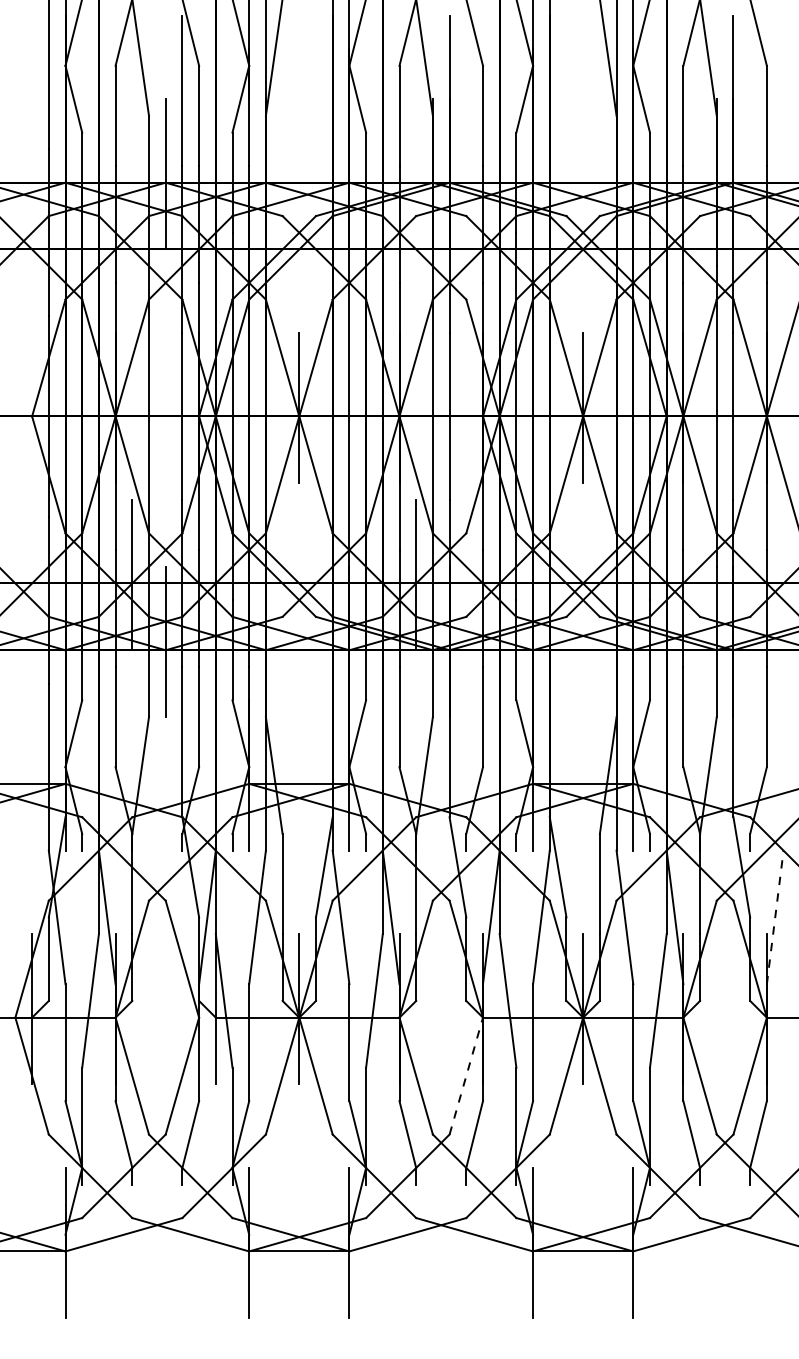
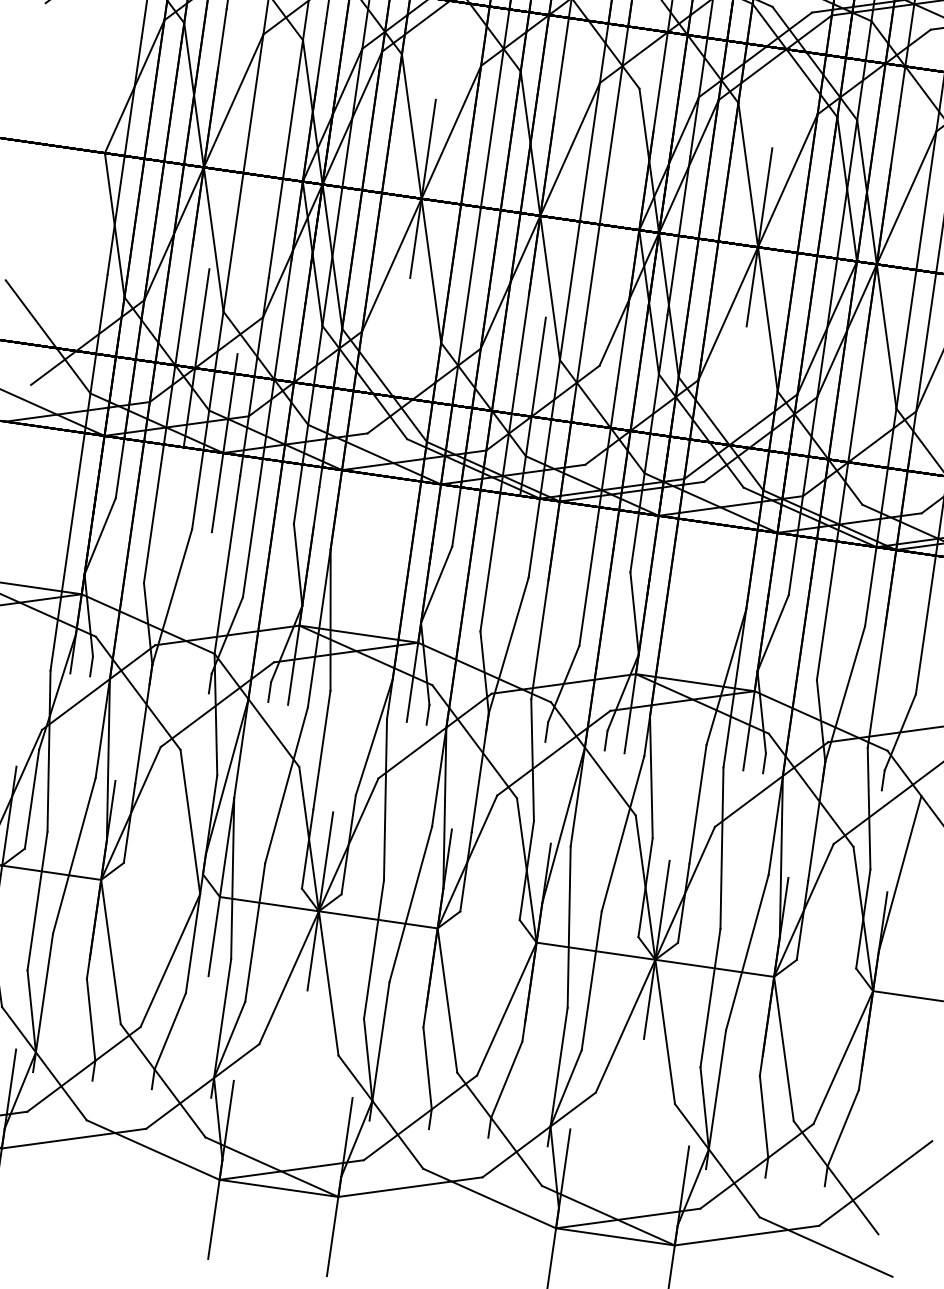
line: (775, 916) -> (900, 872), dashed -> solid
line: (466, 1076) -> (507, 1009), dashed -> solid

